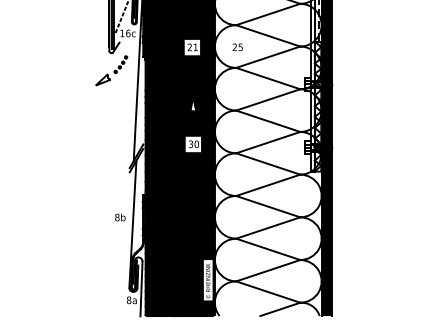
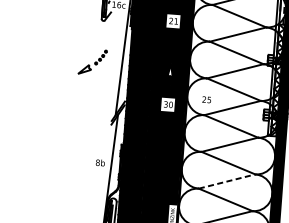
text: (237, 47) -> (206, 99), moved
part: (111, 70) -> (92, 61), moved
line: (268, 228) -> (227, 181), solid -> dashed

